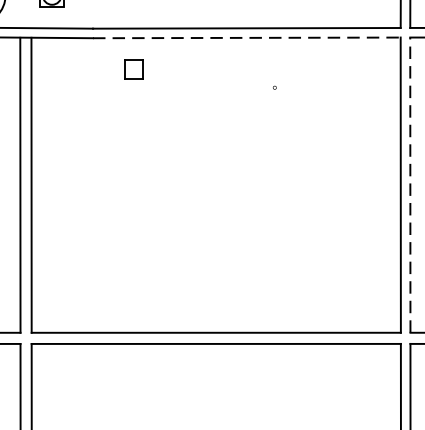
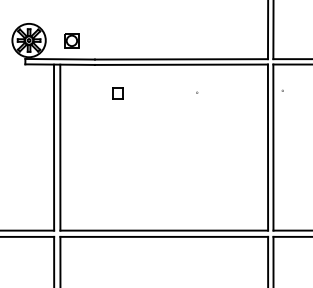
line: (246, 37) -> (181, 64), dashed -> solid
part: (133, 69) -> (117, 93), moved
line: (410, 185) -> (273, 147), dashed -> solid

